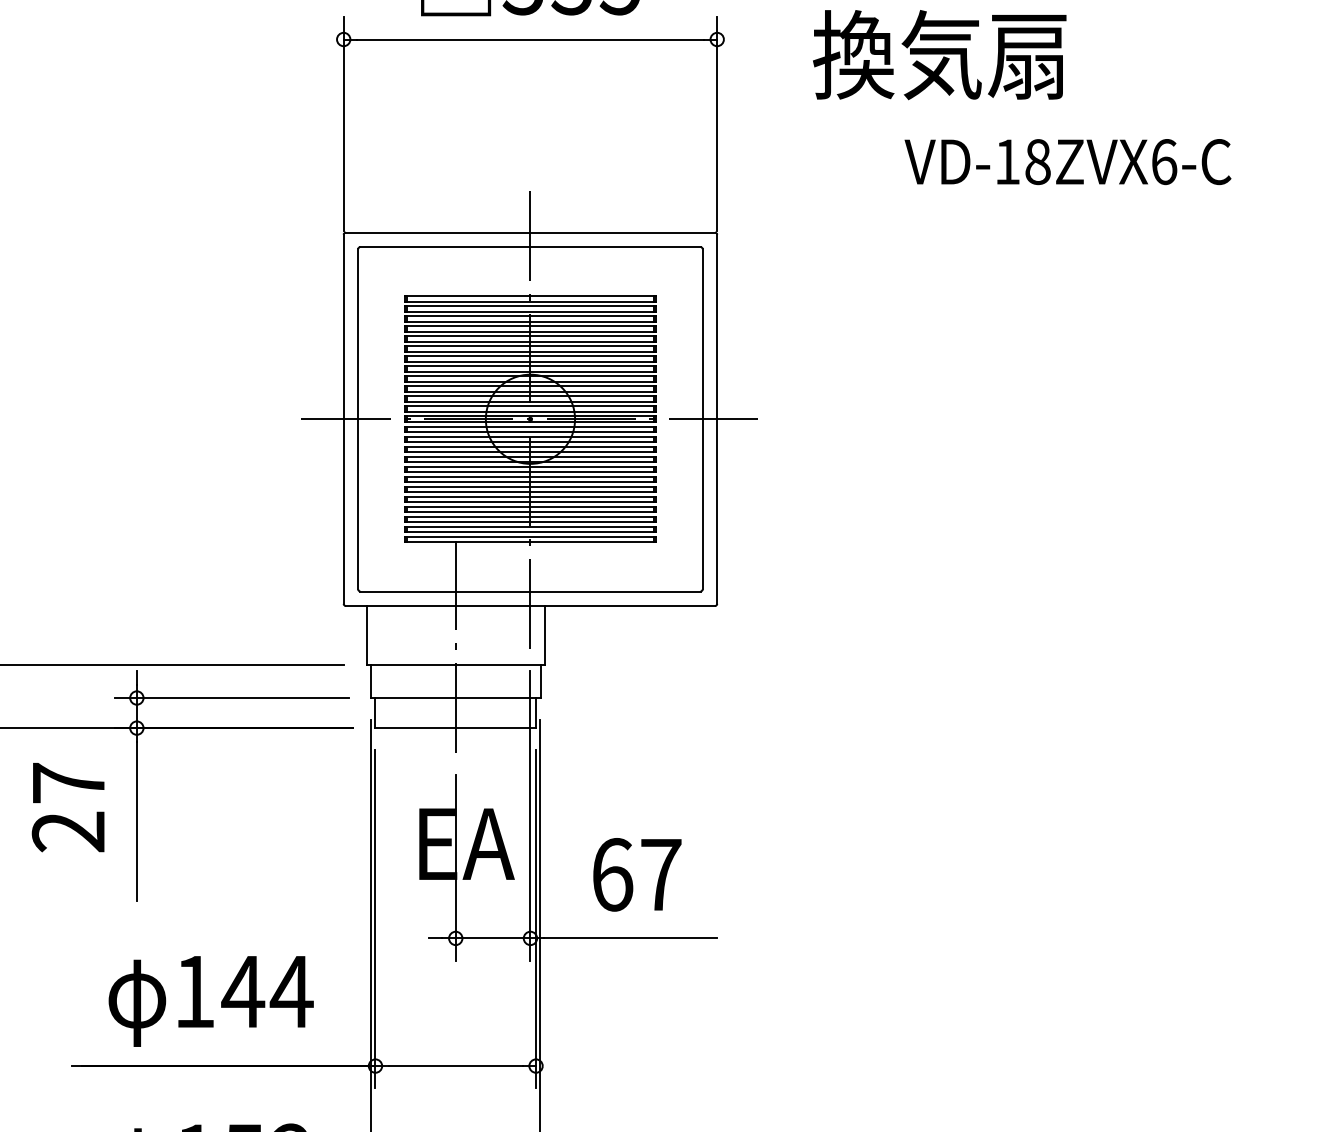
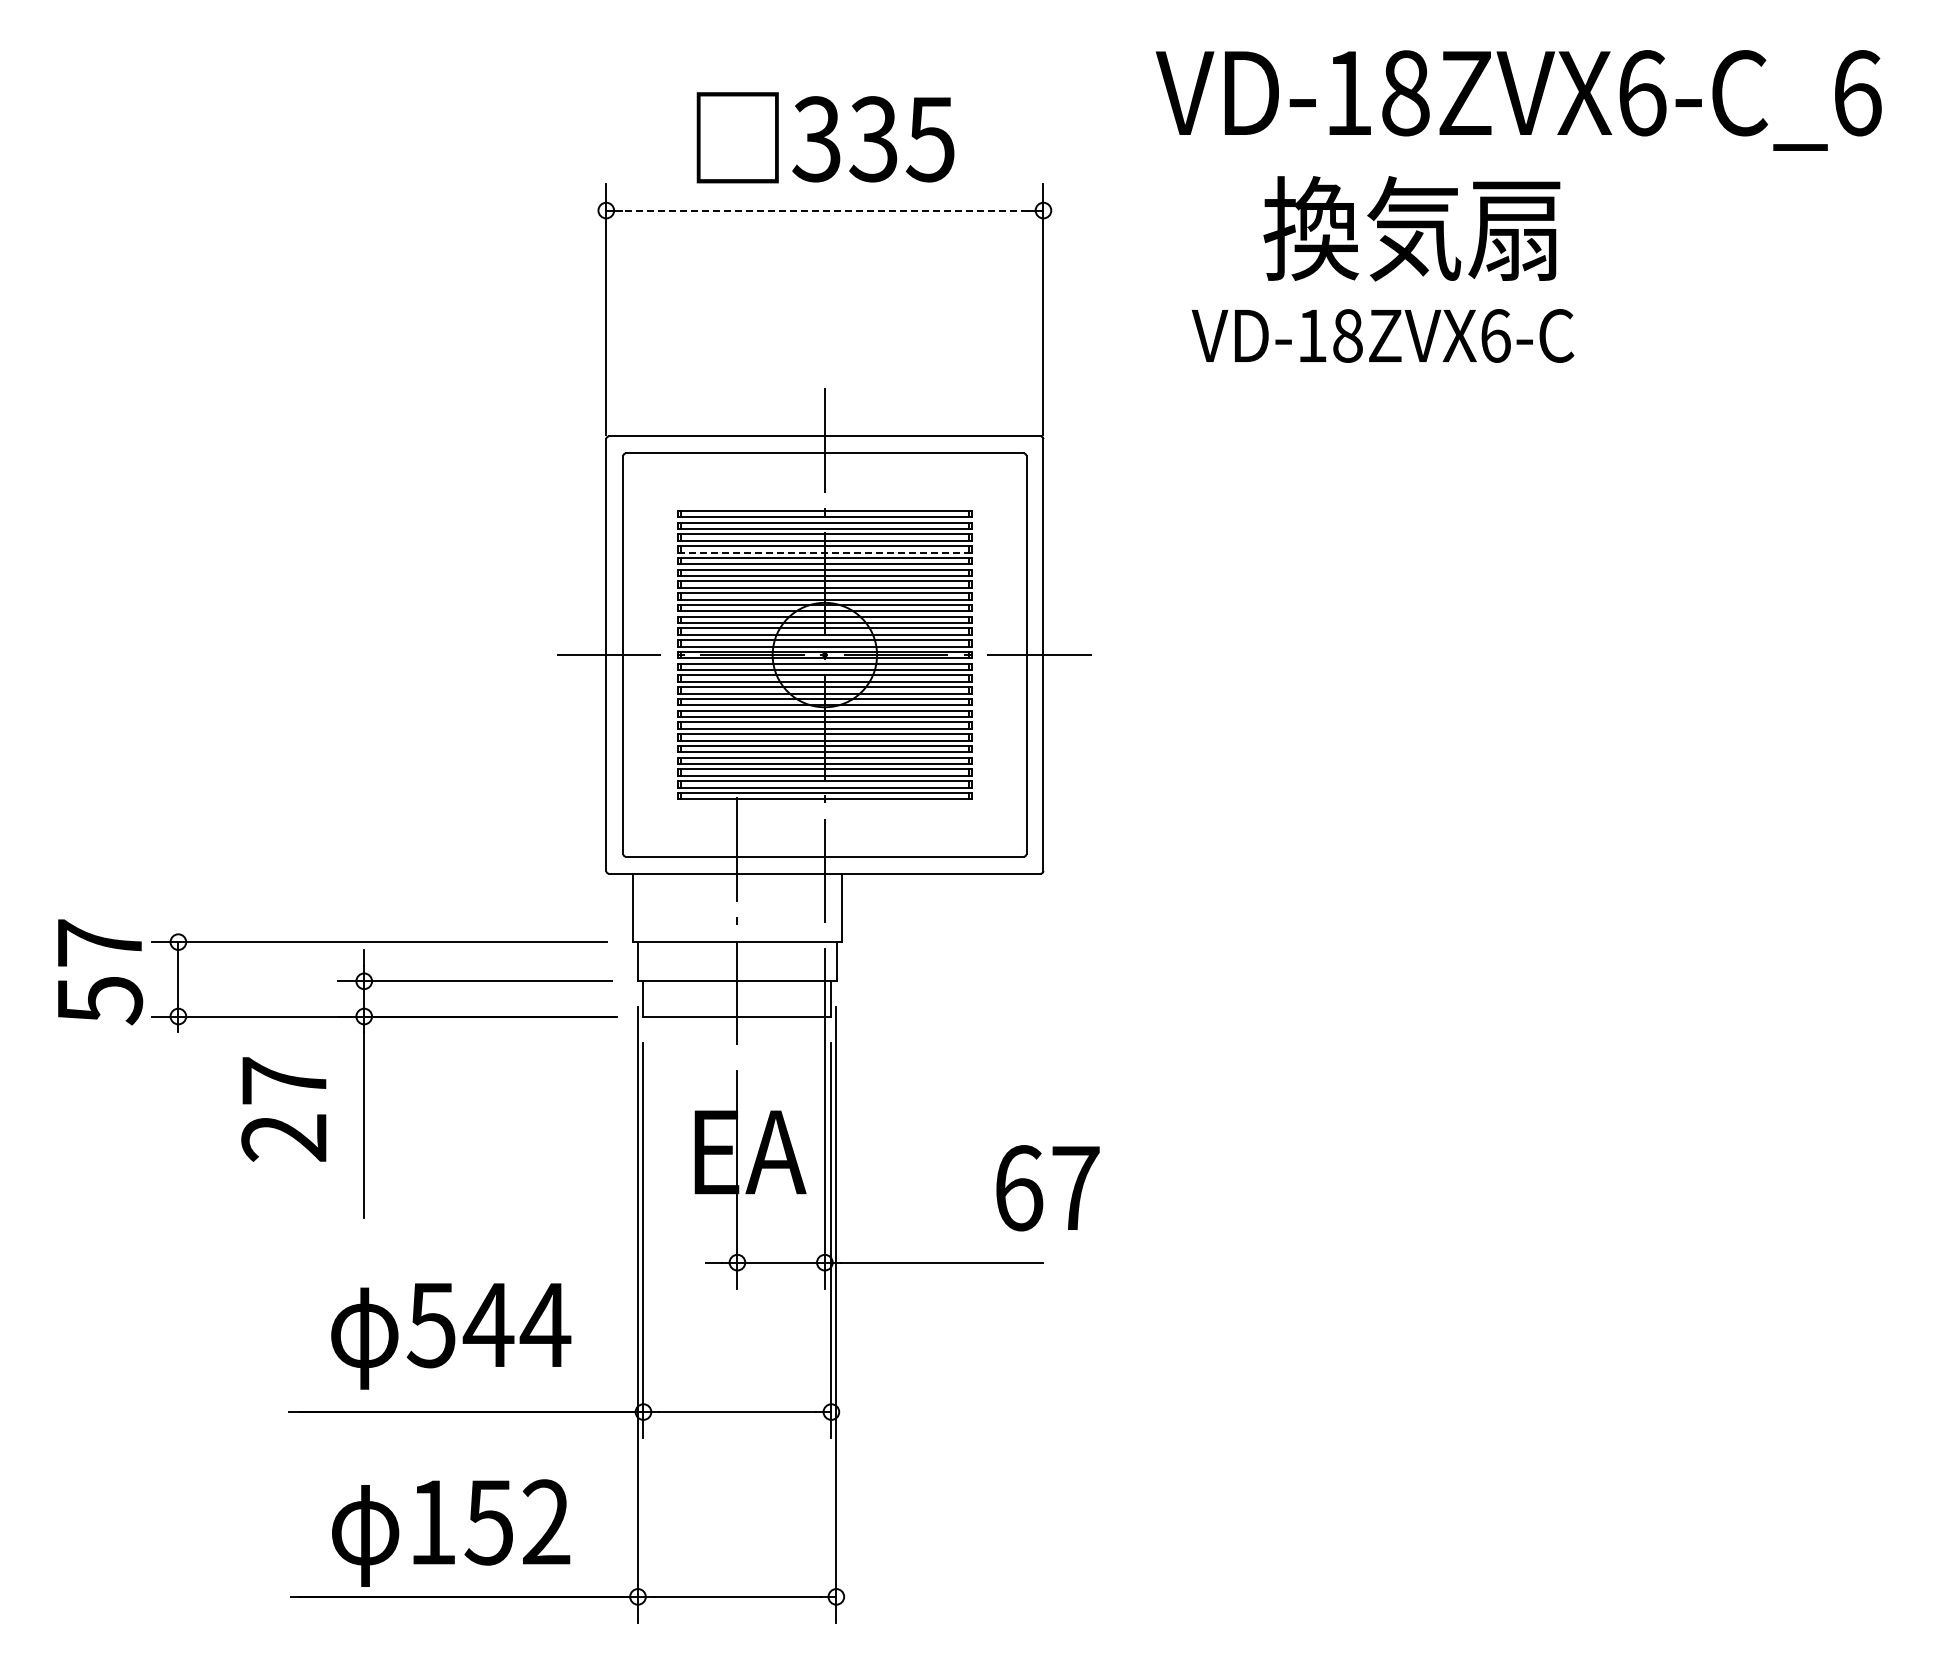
line: (530, 39) -> (824, 210), solid -> dashed
text: (939, 54) -> (1411, 228), moved
text: (1067, 161) -> (1382, 335), moved
line: (530, 331) -> (824, 552), solid -> dashed
text: (636, 875) -> (1047, 1188), moved
text: (193, 992) -> (430, 1325), 144 -> 544

